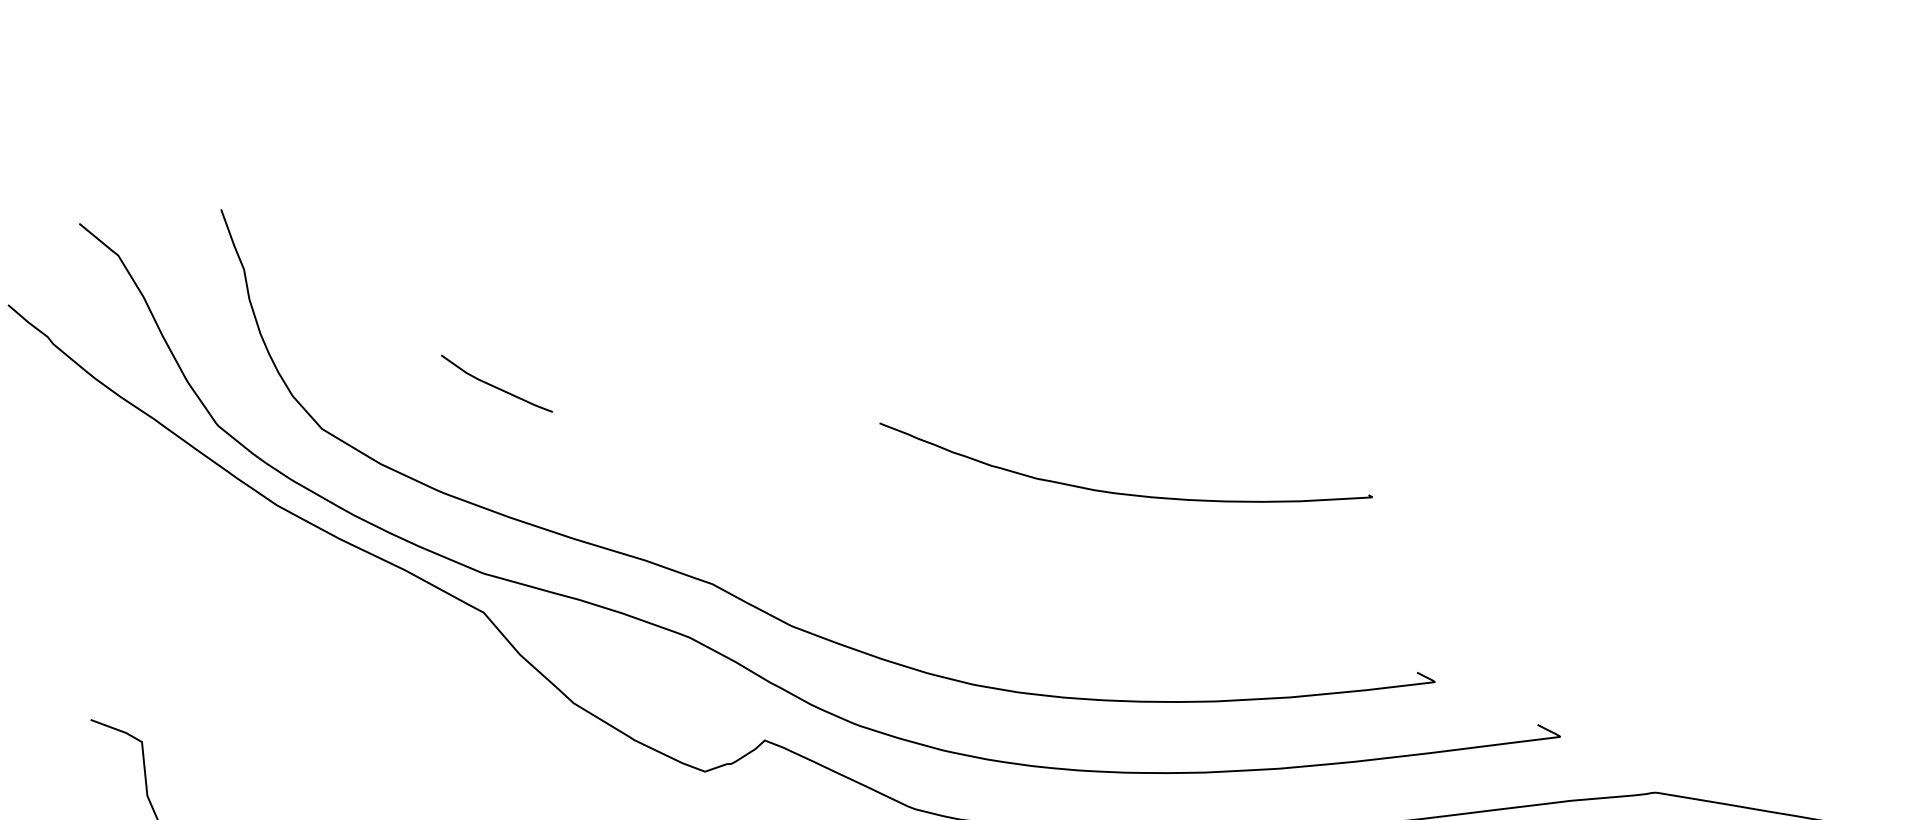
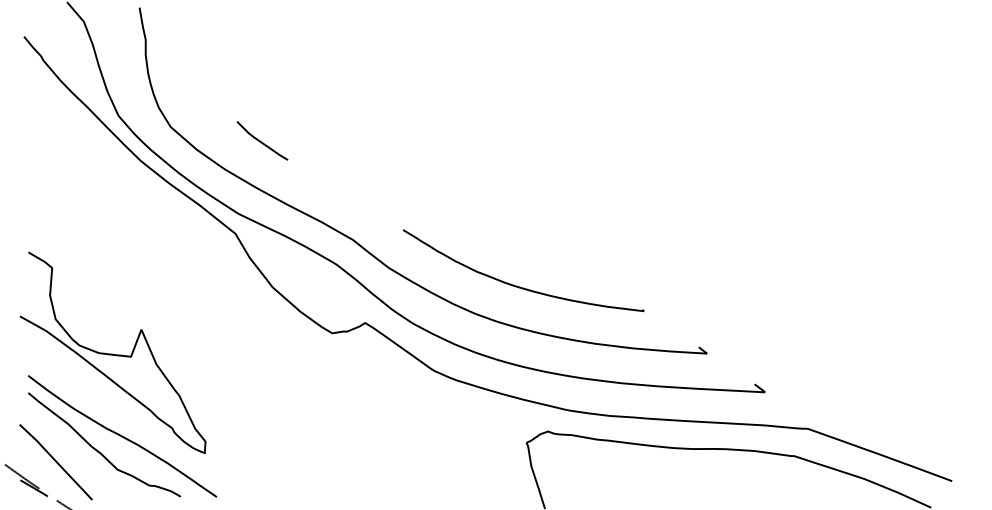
curve: (495, 385) -> (261, 141), moved
curve: (1119, 491) -> (517, 285), moved

